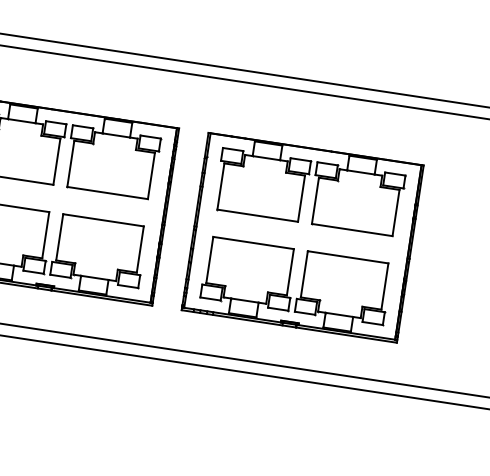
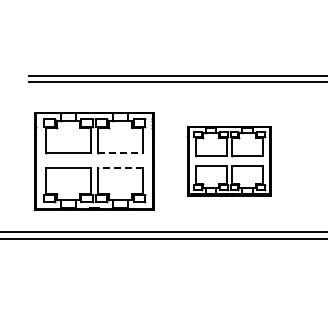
line: (109, 193) -> (121, 153), solid -> dashed
line: (103, 220) -> (120, 168), solid -> dashed
part: (303, 236) -> (229, 160), size x0.7

